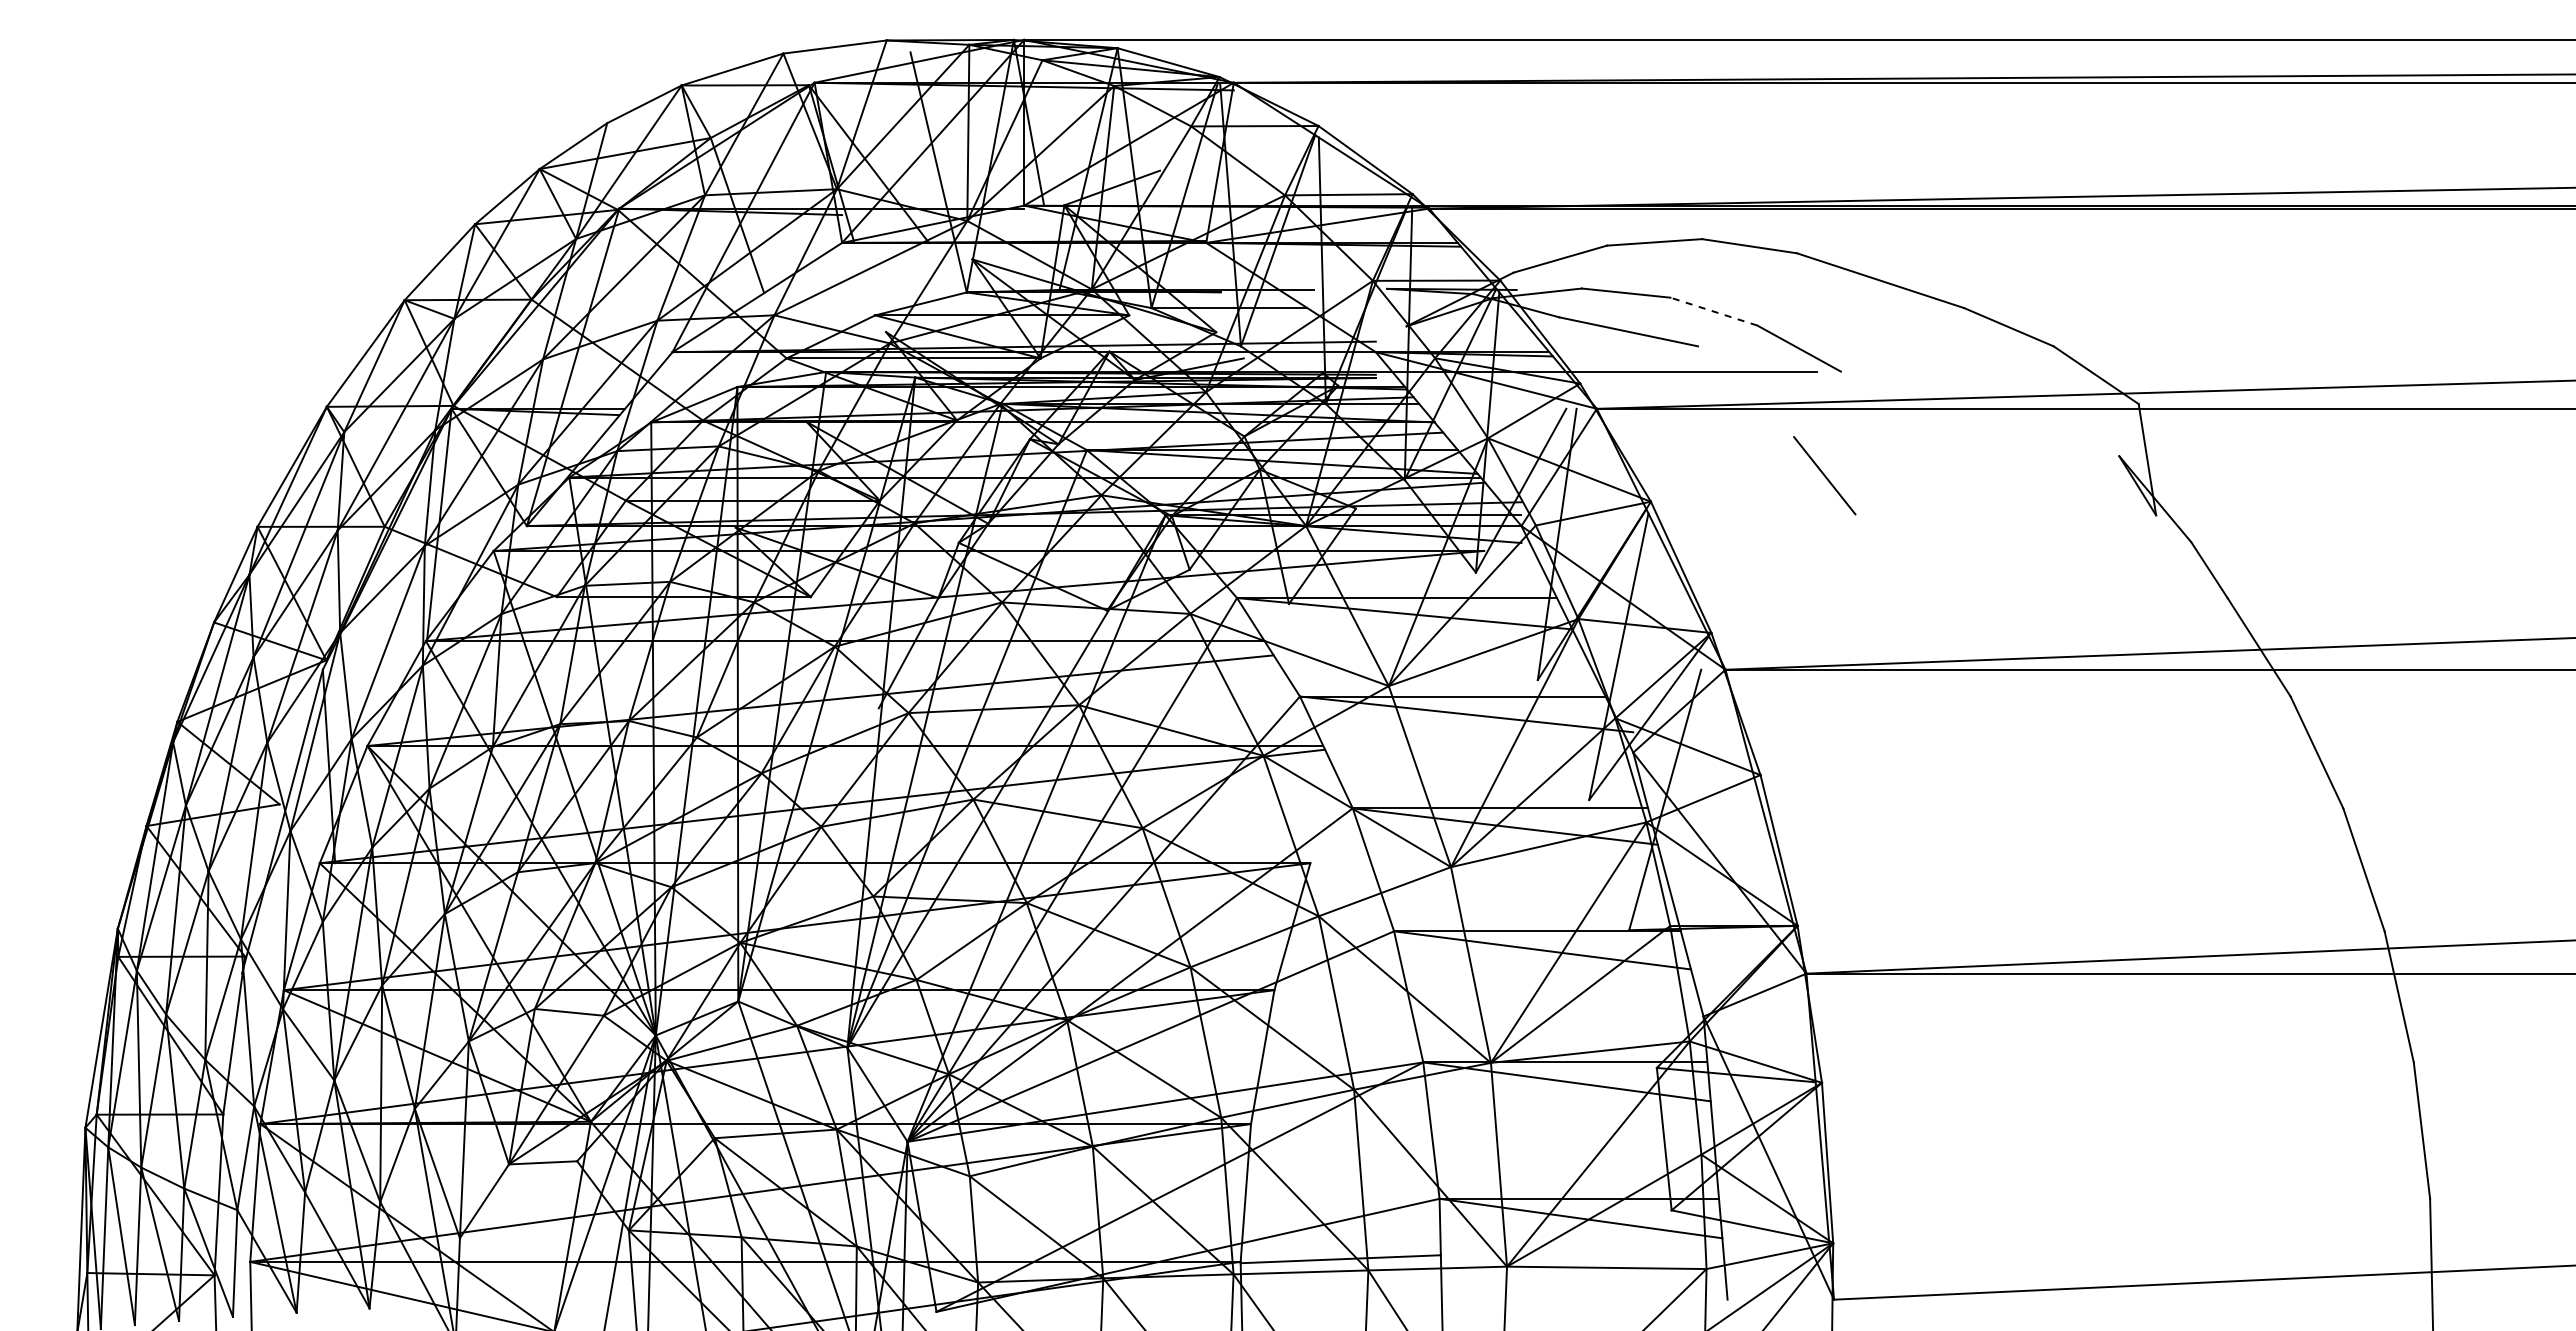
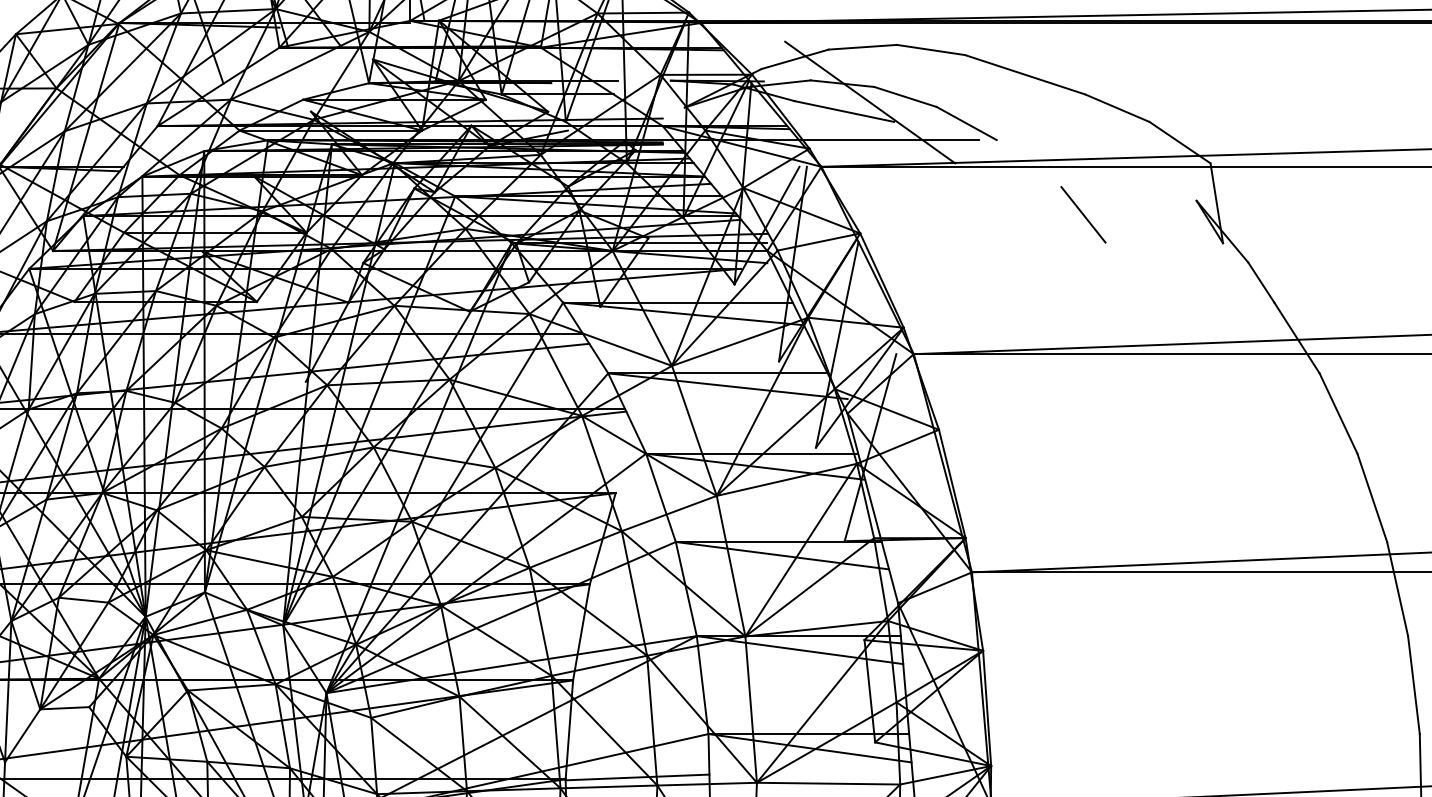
line: (1713, 311) -> (905, 96), dashed -> solid
line: (1664, 319) -> (870, 102), added
line: (1824, 475) -> (1083, 214), moved

